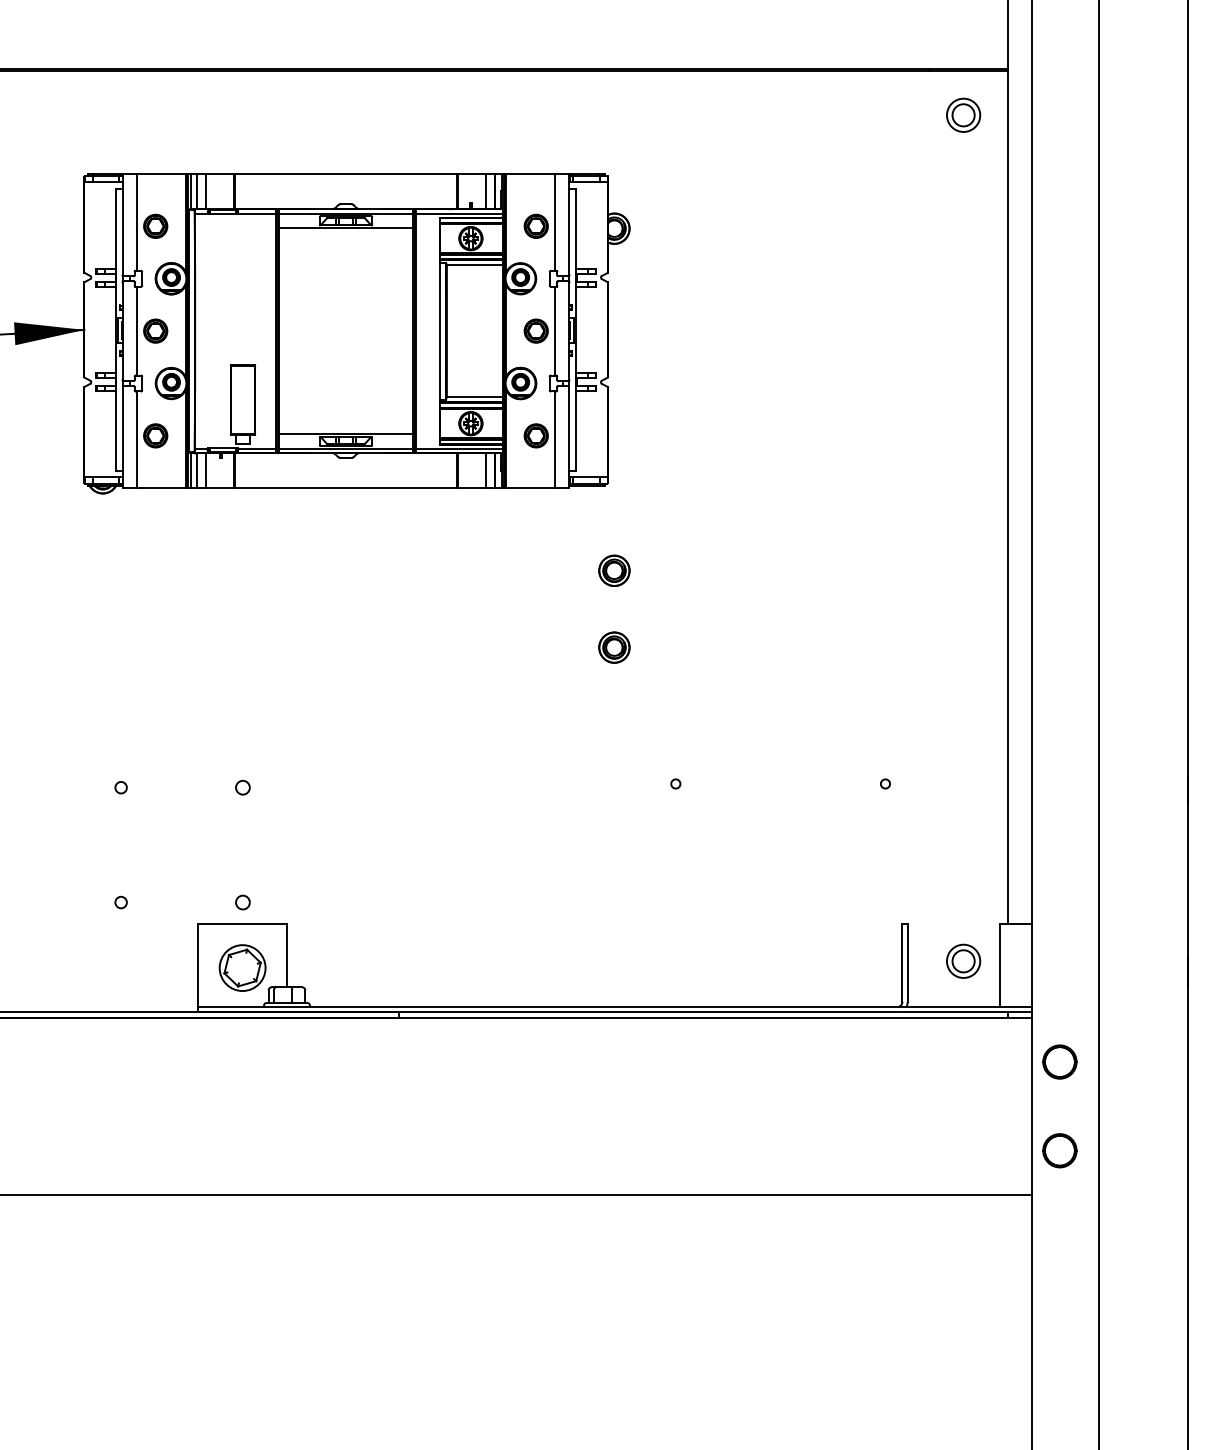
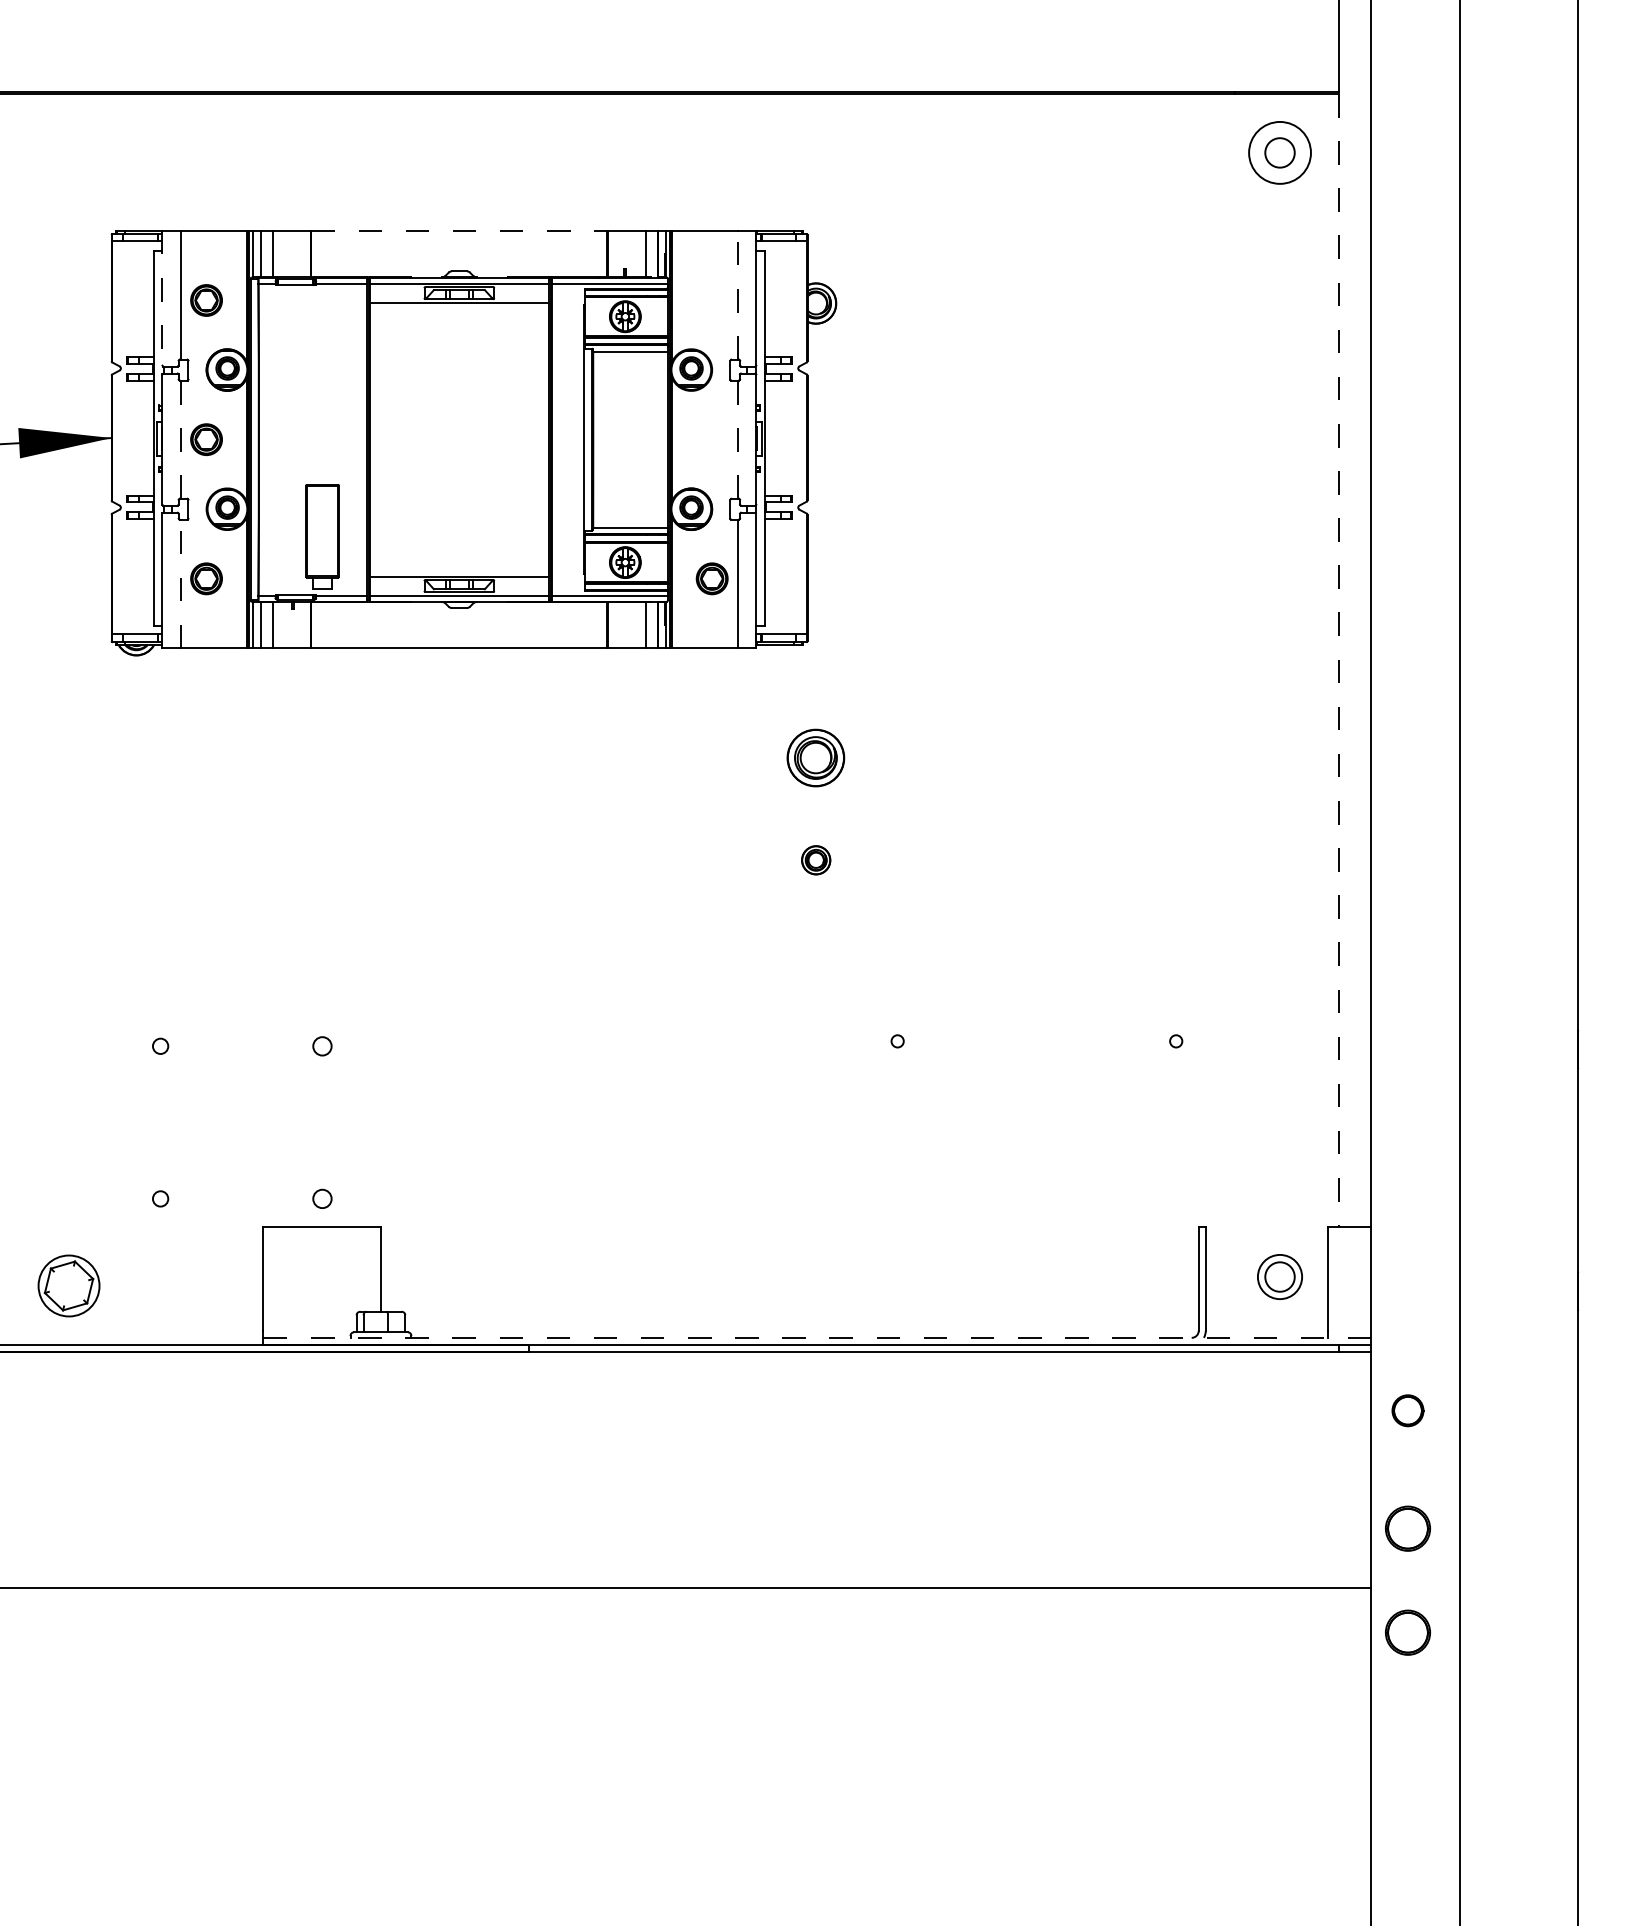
circle: (963, 115) -> (1279, 152), size x1.4
line: (346, 173) -> (459, 230), solid -> dashed
line: (555, 221) -> (737, 294), solid -> dashed
line: (122, 224) -> (162, 298), solid -> dashed
part: (535, 226) -> (711, 300), removed
line: (136, 331) -> (181, 439), solid -> dashed
part: (535, 331) -> (711, 439), removed
line: (555, 331) -> (737, 439), solid -> dashed
line: (136, 439) -> (181, 583), solid -> dashed
line: (1007, 497) -> (1338, 660), solid -> dashed
part: (614, 571) -> (816, 758), size x1.4
part: (614, 647) -> (816, 860), size x0.7
part: (242, 967) -> (68, 1285), moved
line: (614, 1006) -> (816, 1337), solid -> dashed
part: (1059, 1061) -> (1407, 1410), size x0.7
part: (1059, 1228) -> (1407, 1632), added

